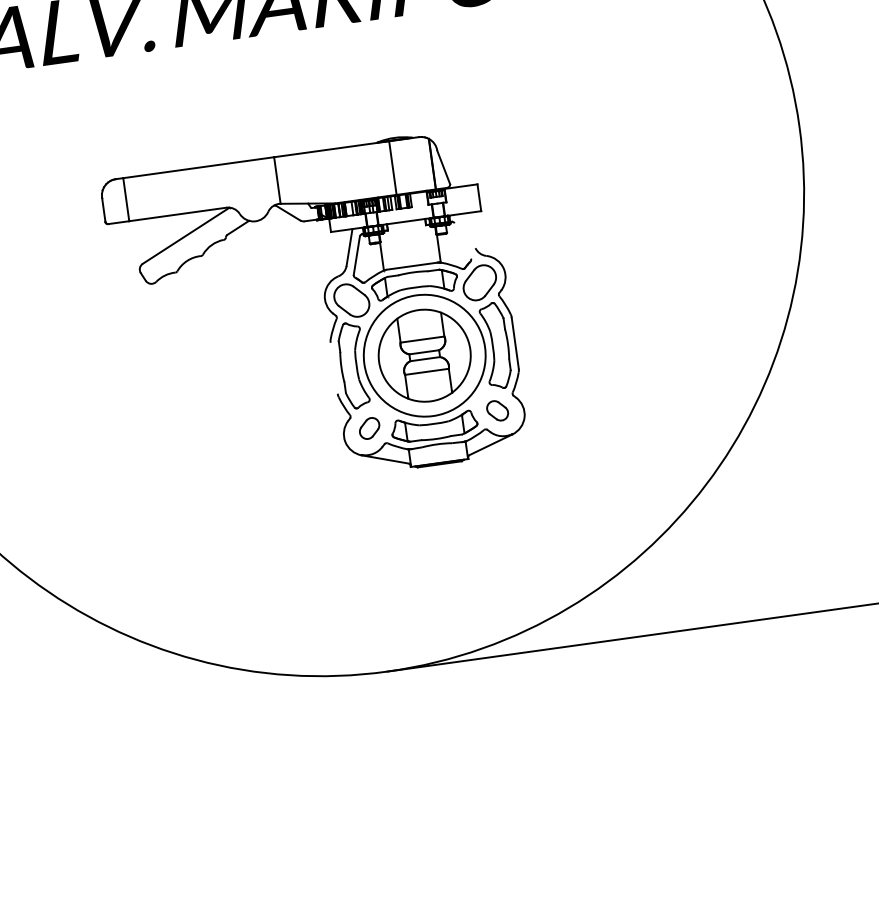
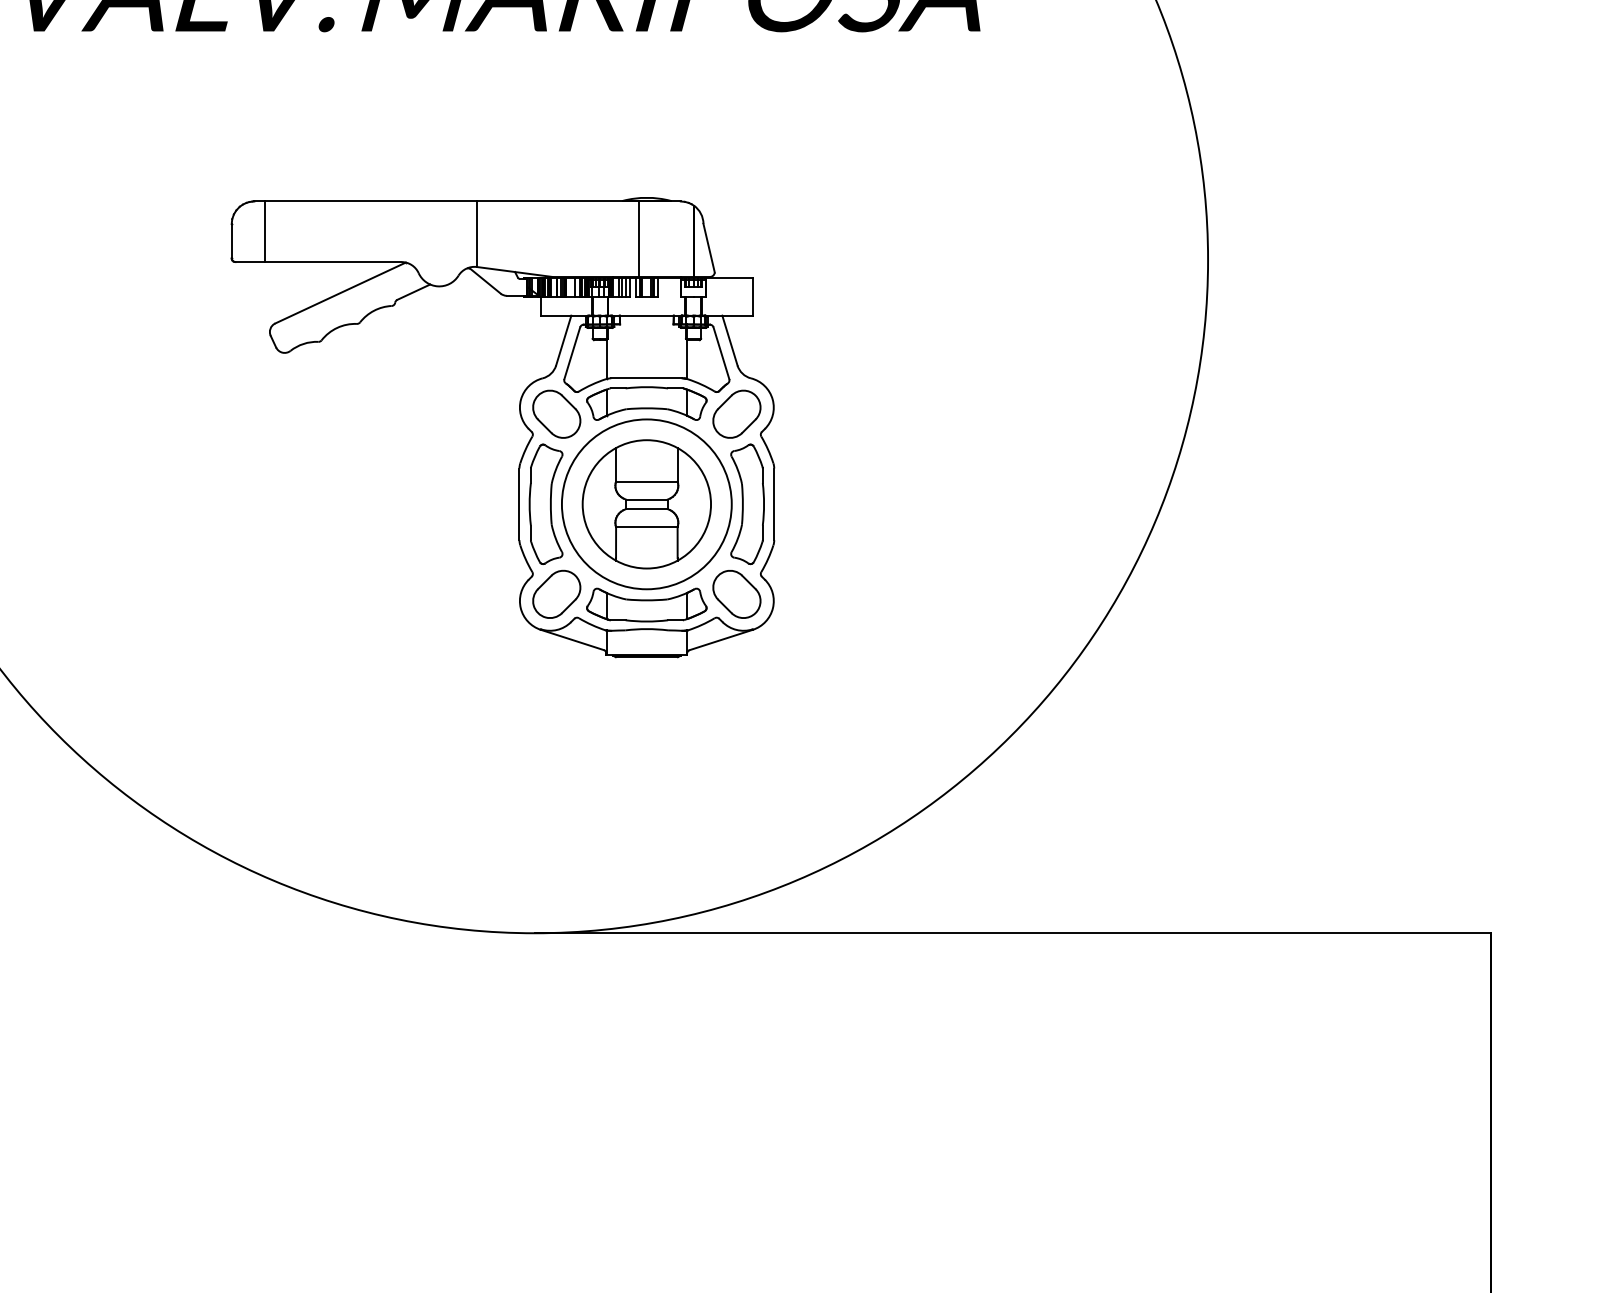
line: (467, 231) -> (729, 340), added
line: (462, 241) -> (721, 353), added
line: (334, 368) -> (519, 504), added
part: (497, 410) -> (736, 594), size x1.67
part: (369, 427) -> (556, 593), size x1.67

